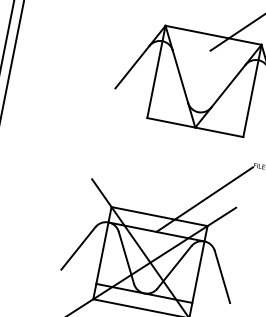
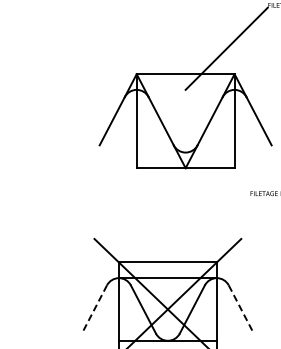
line: (204, 199) -> (208, 237), removed
line: (78, 248) -> (94, 309), solid -> dashed
line: (222, 277) -> (241, 309), solid -> dashed

